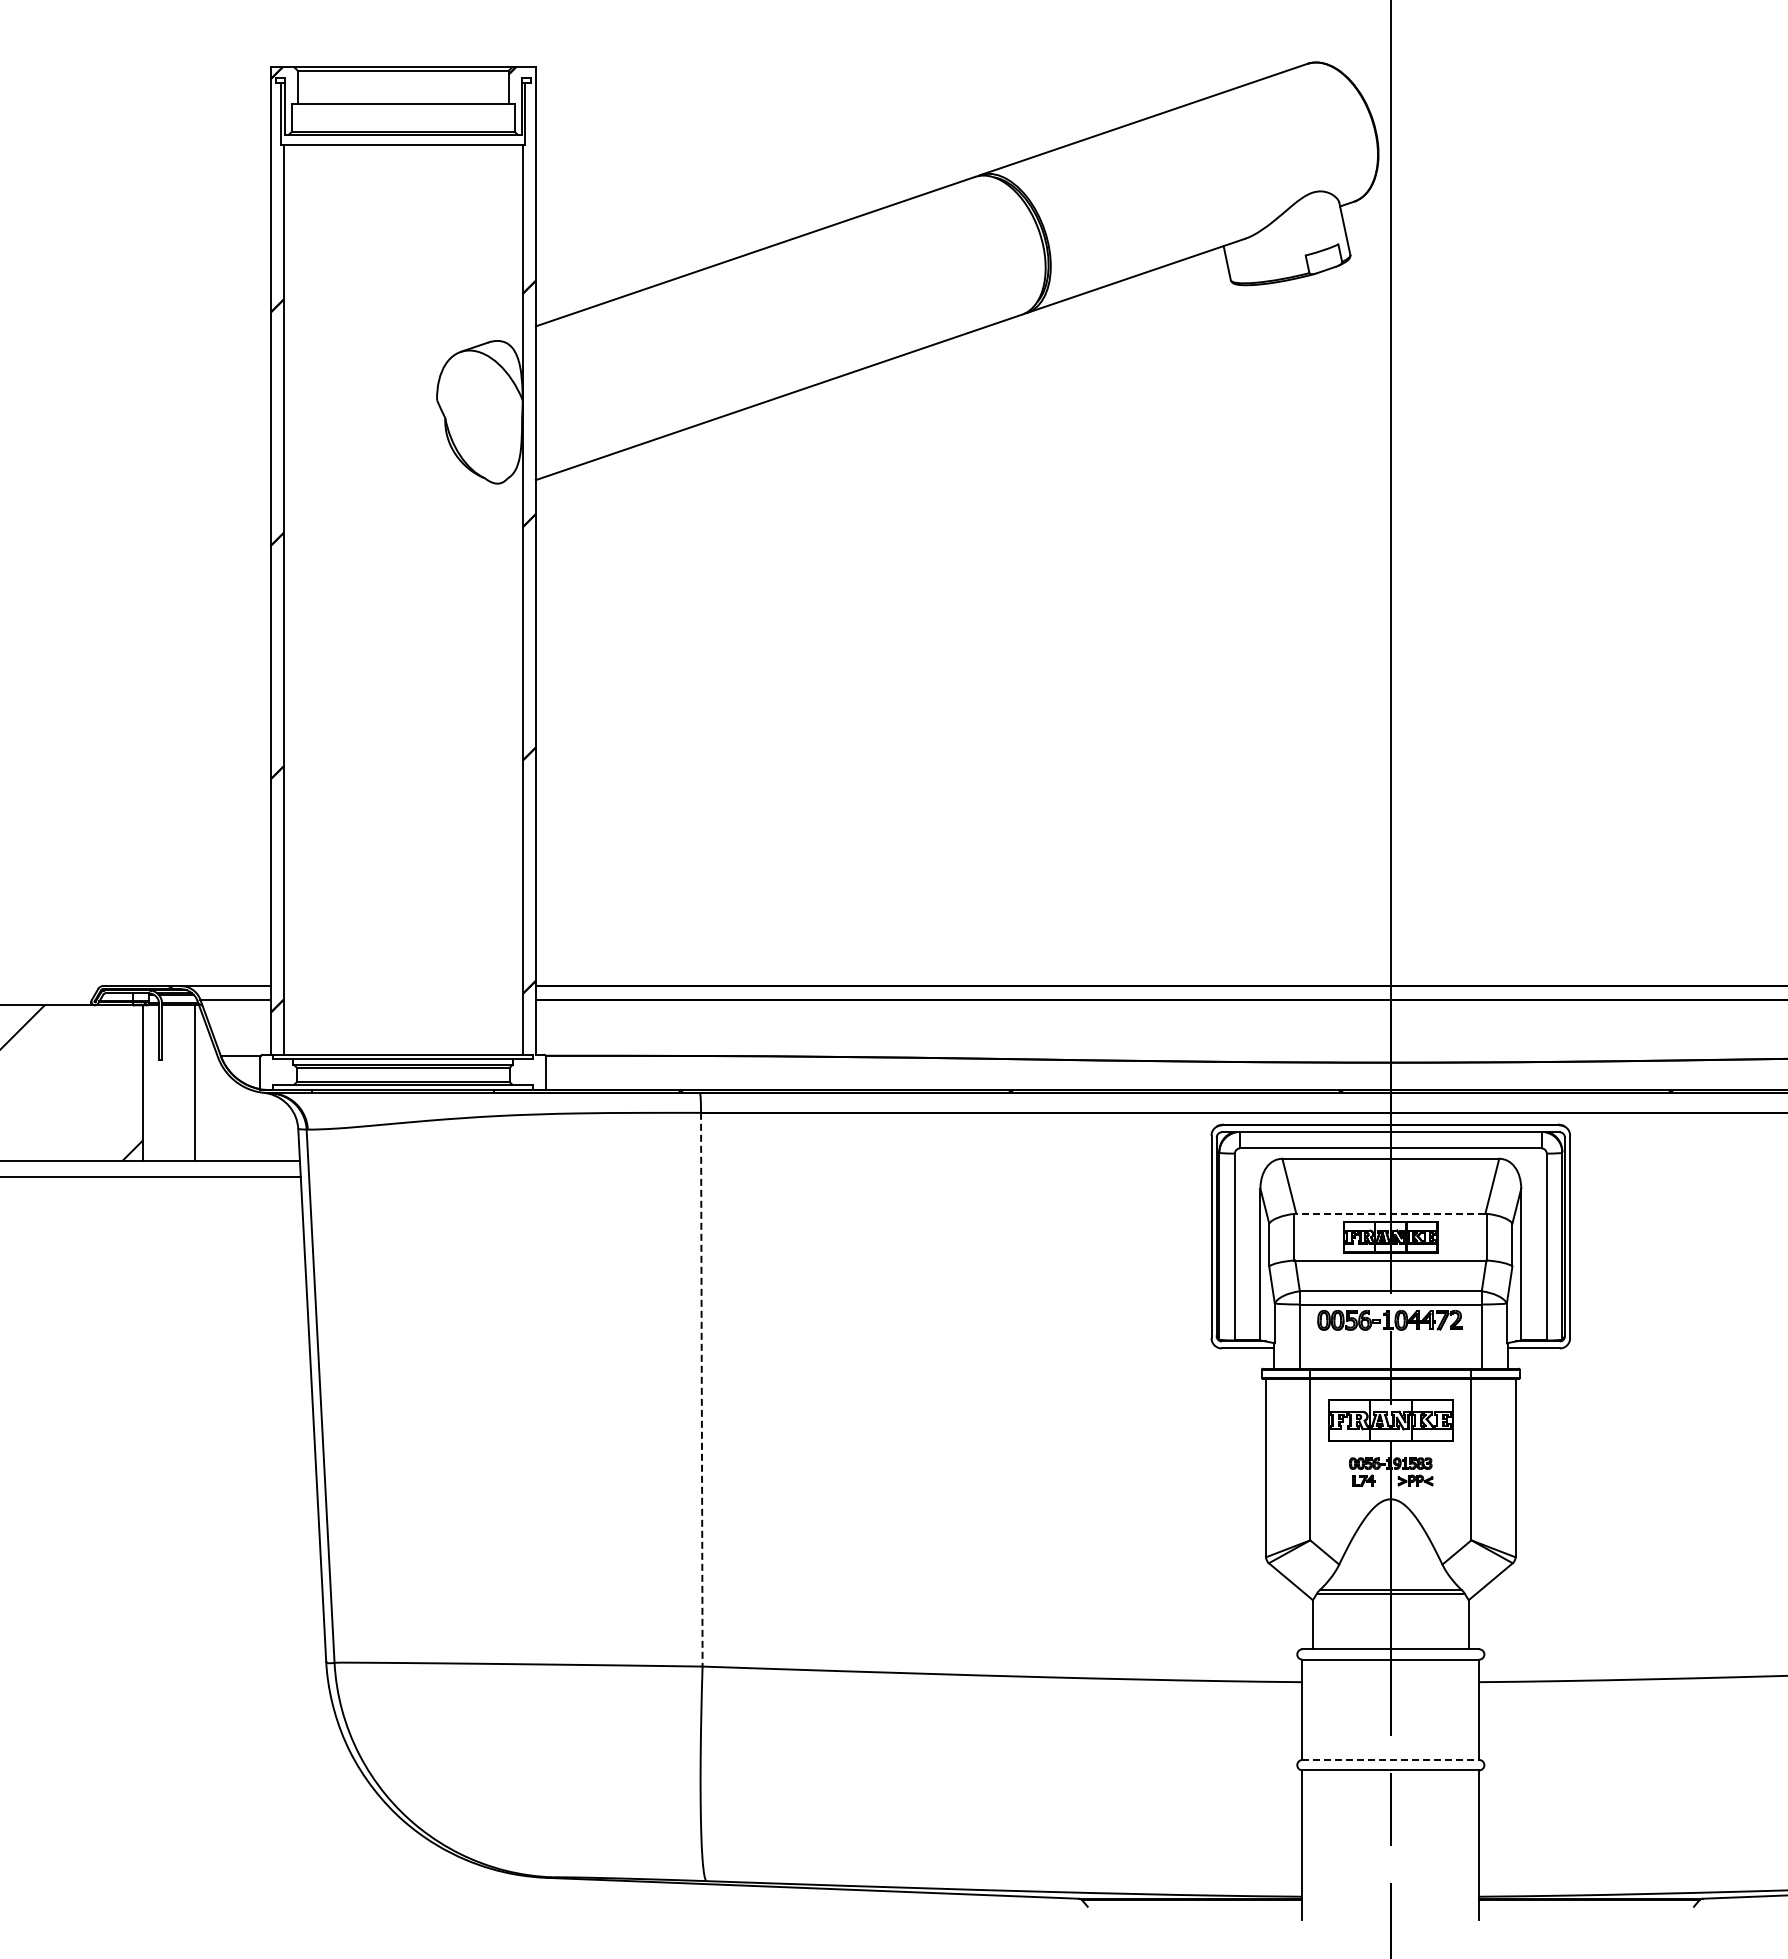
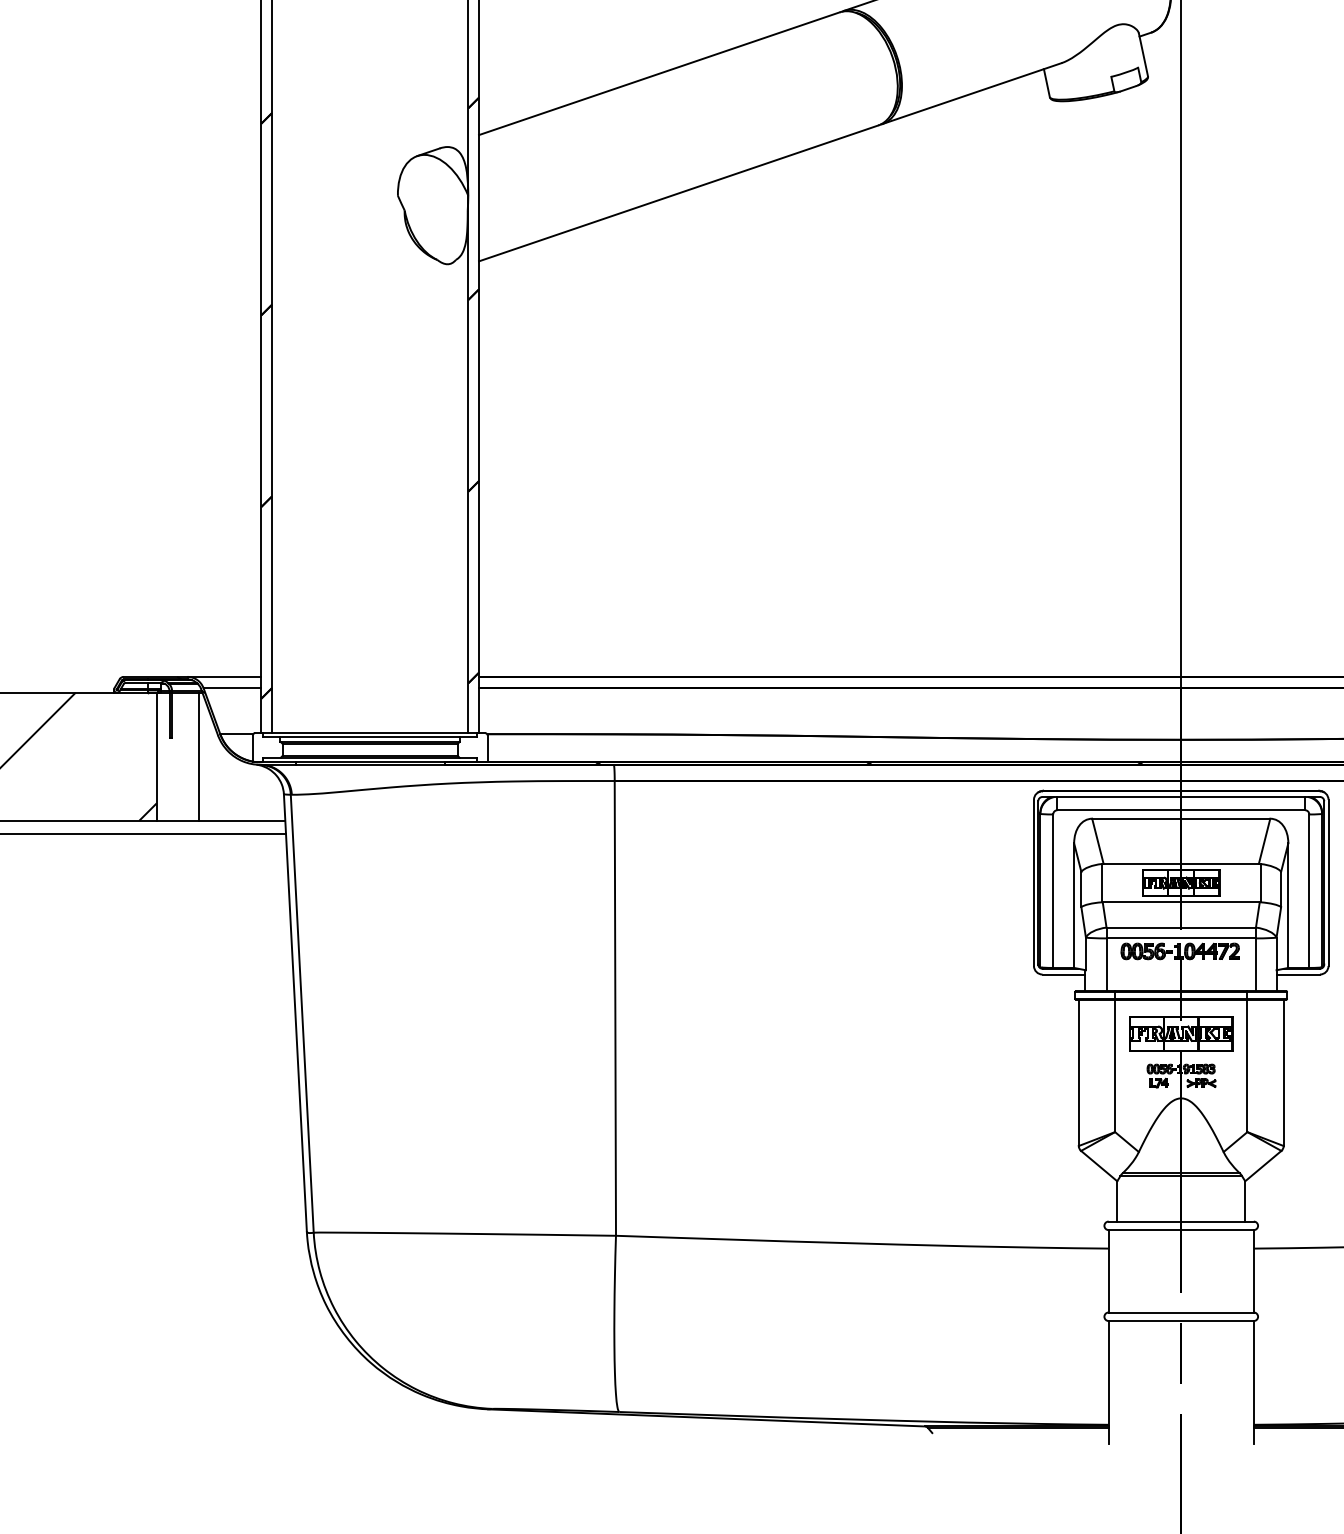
line: (1390, 1213) -> (1180, 863), dashed -> solid
line: (701, 1389) -> (615, 1008), dashed -> solid
line: (1391, 1759) -> (1181, 1312), dashed -> solid

